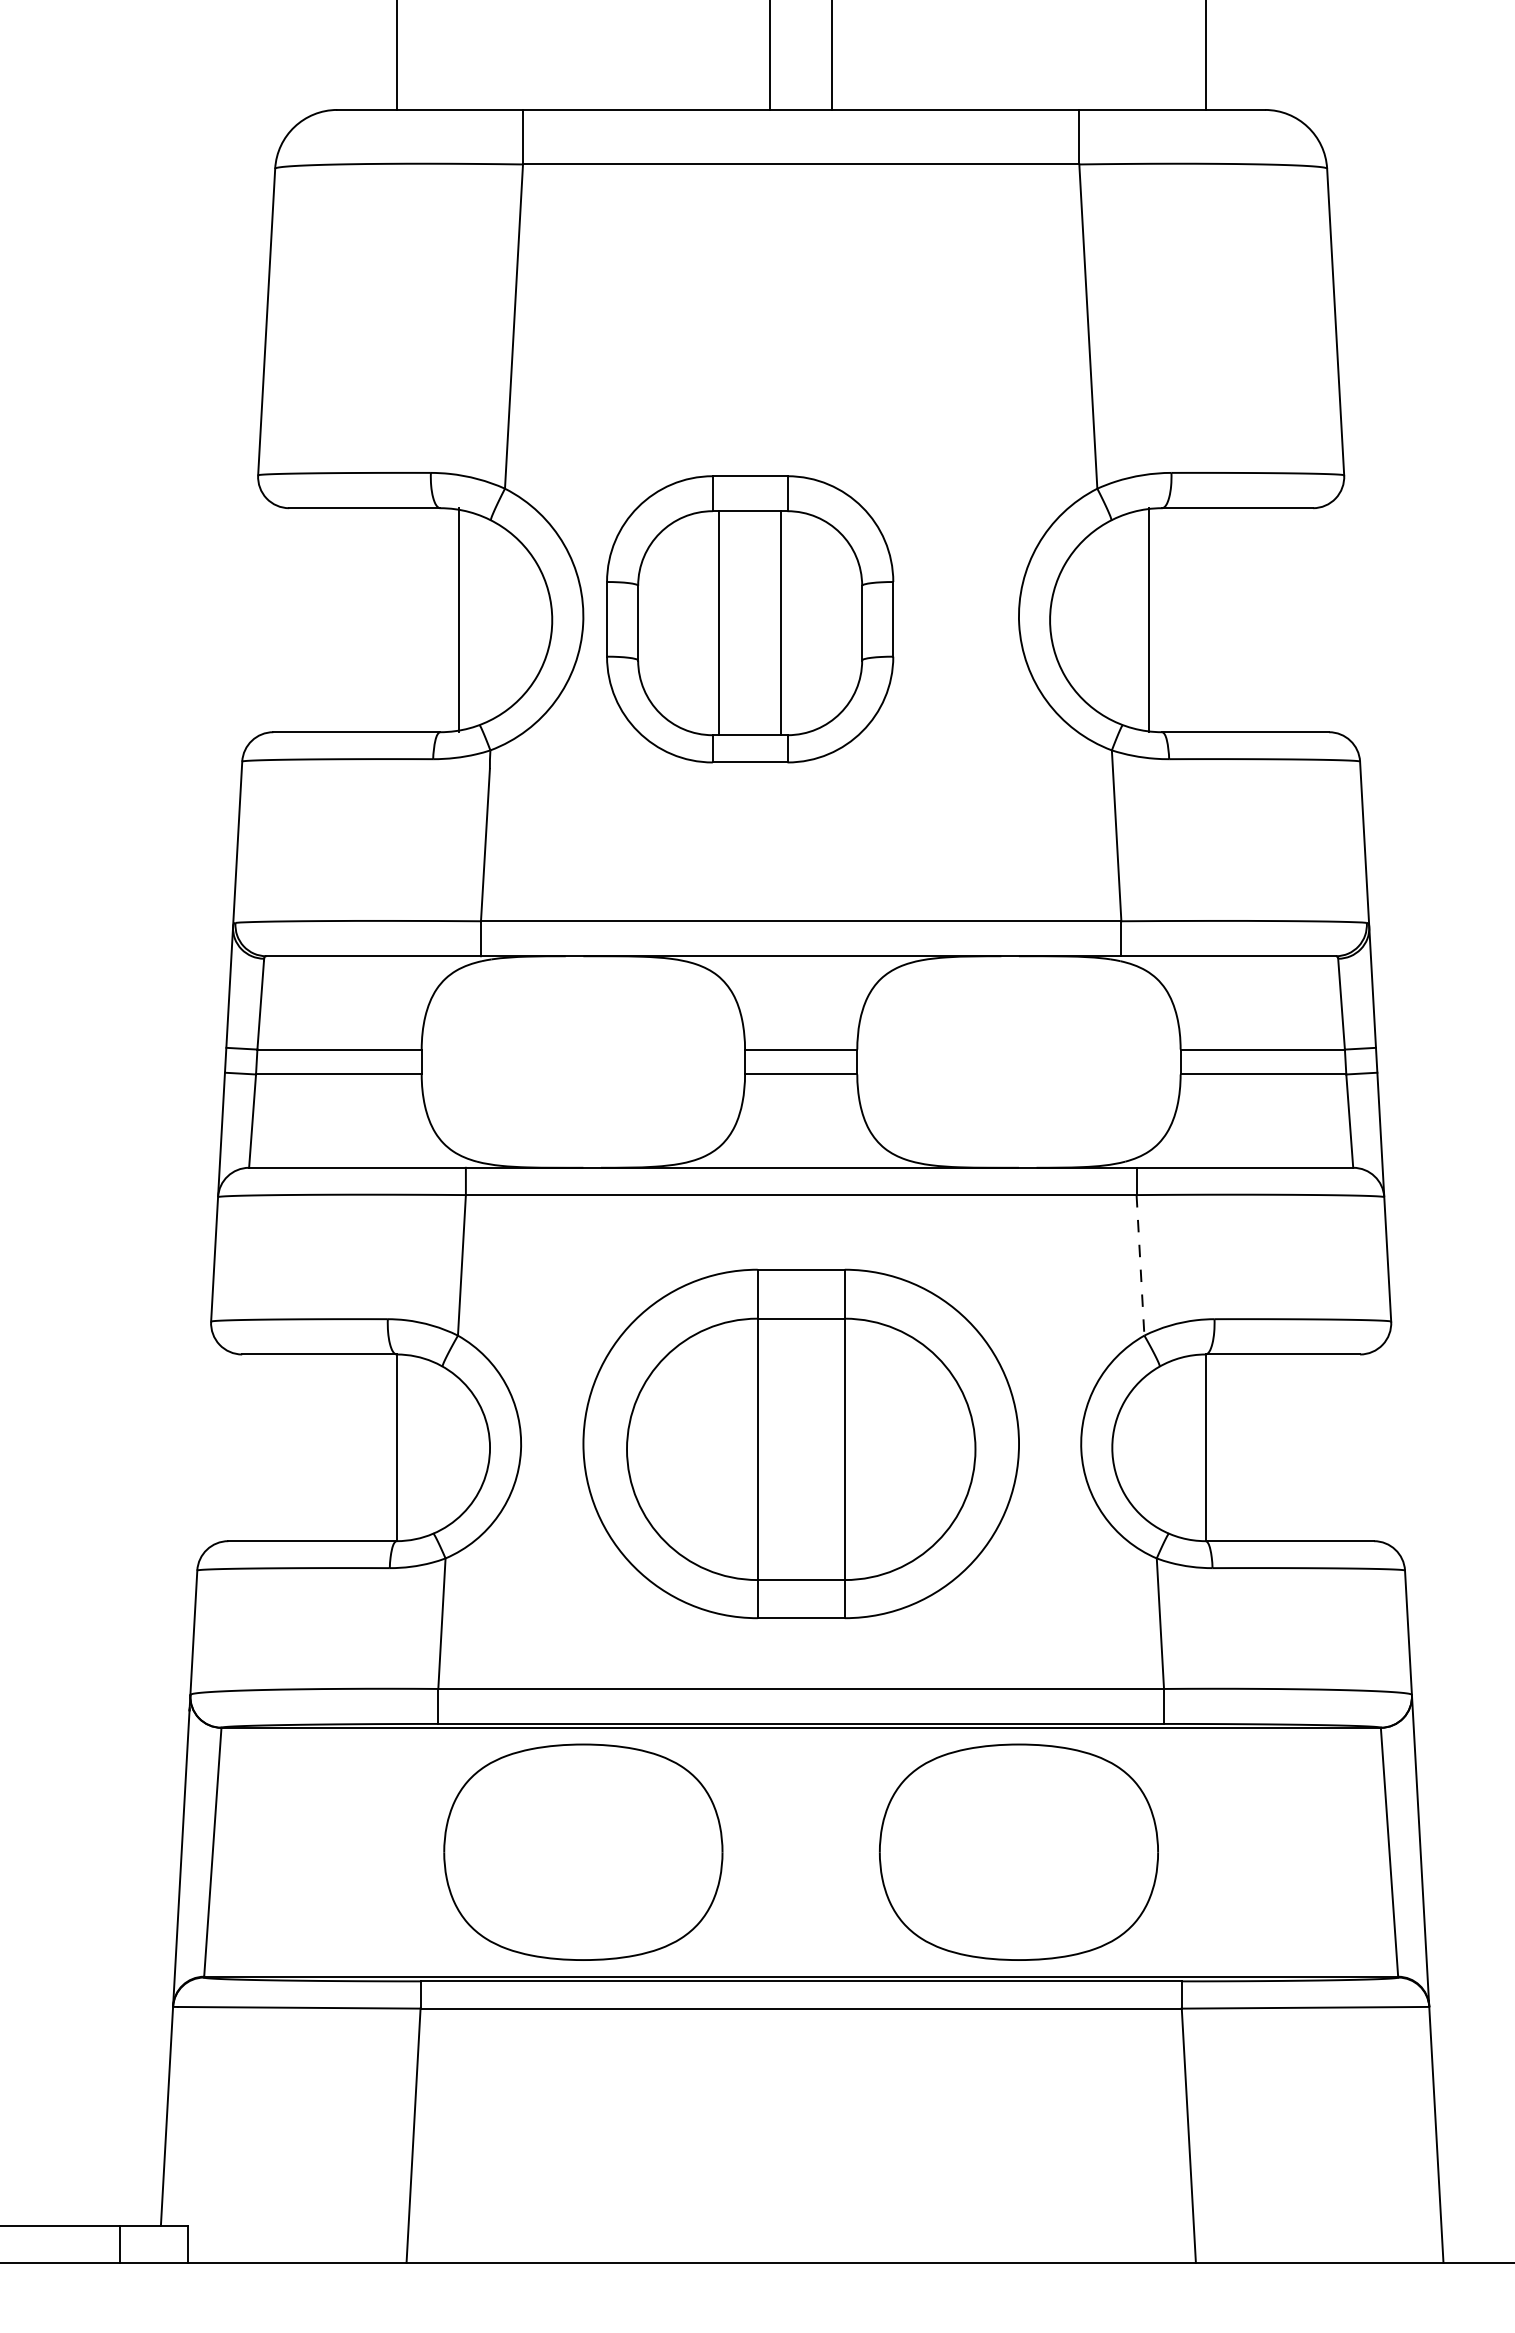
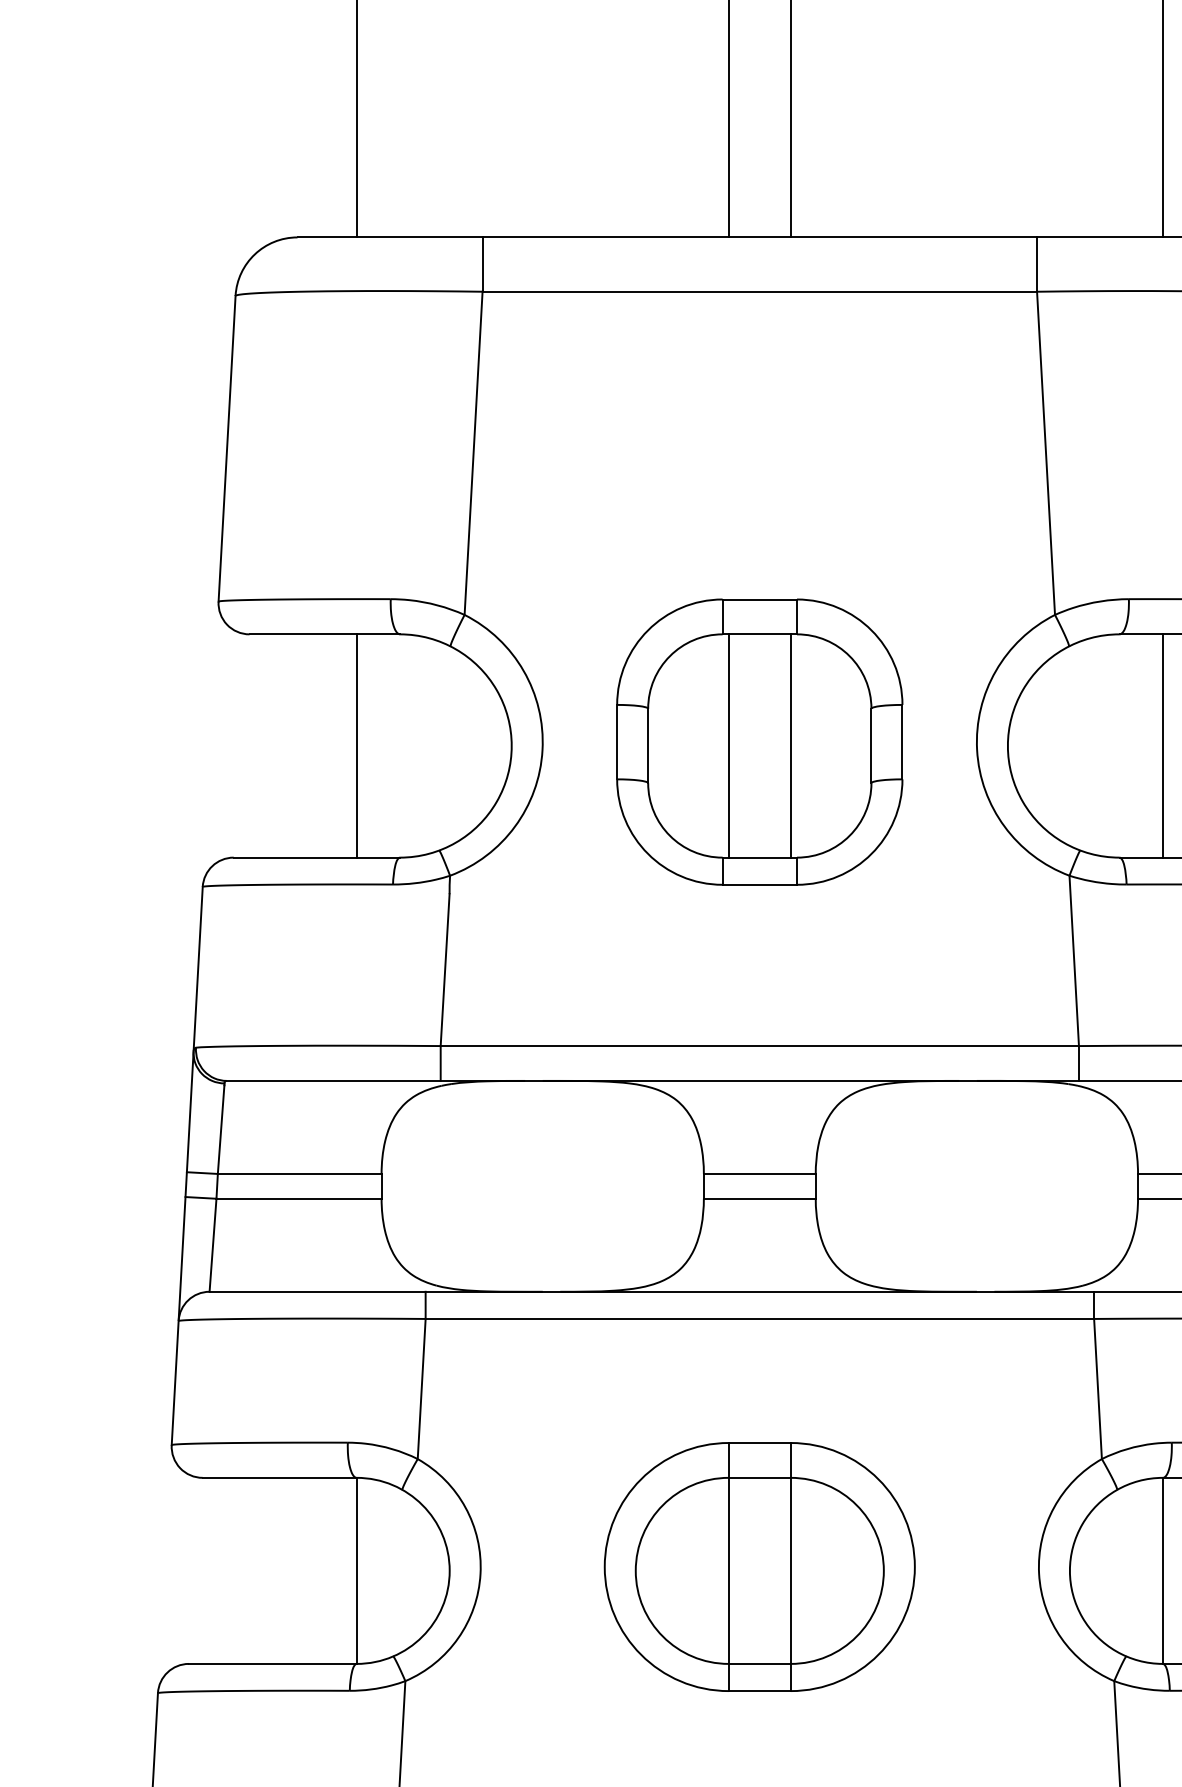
part: (750, 619) -> (760, 742), moved
line: (458, 620) -> (356, 746), moved
line: (1148, 620) -> (1162, 746), moved
line: (1140, 1265) -> (1098, 1389), dashed -> solid
part: (800, 1443) -> (759, 1566), size x0.71

